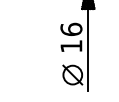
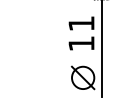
text: (71, 29) -> (81, 23), 16 -> 11

